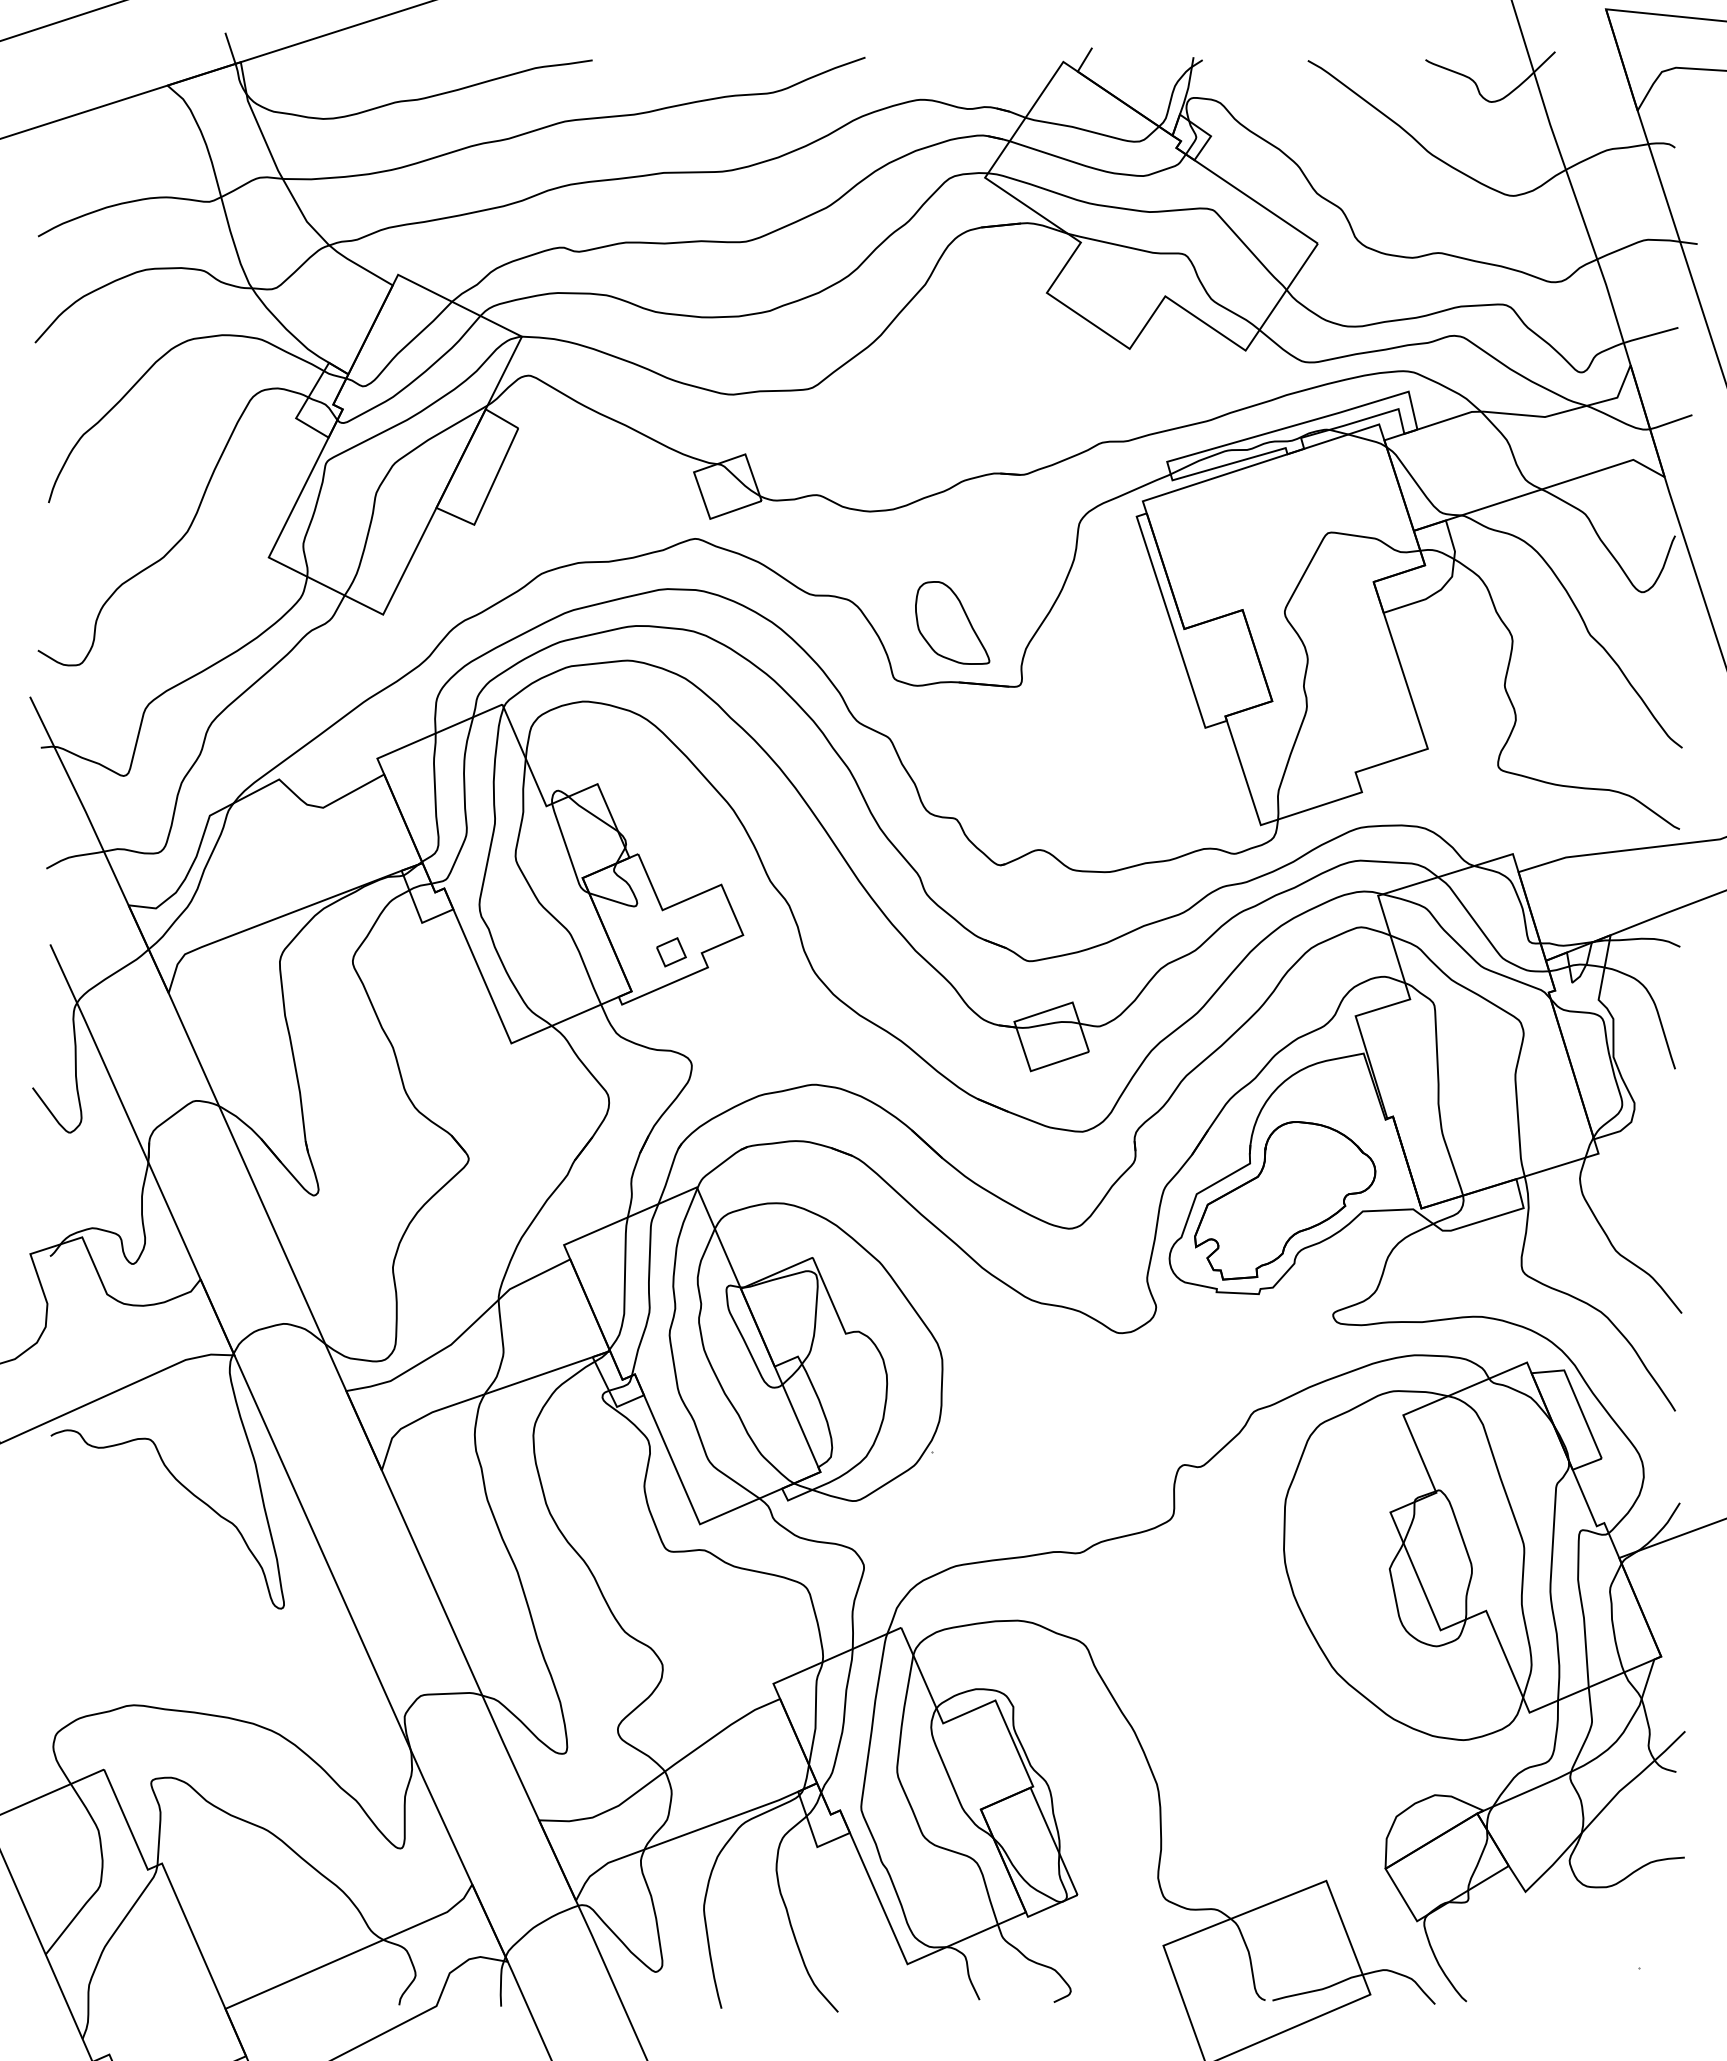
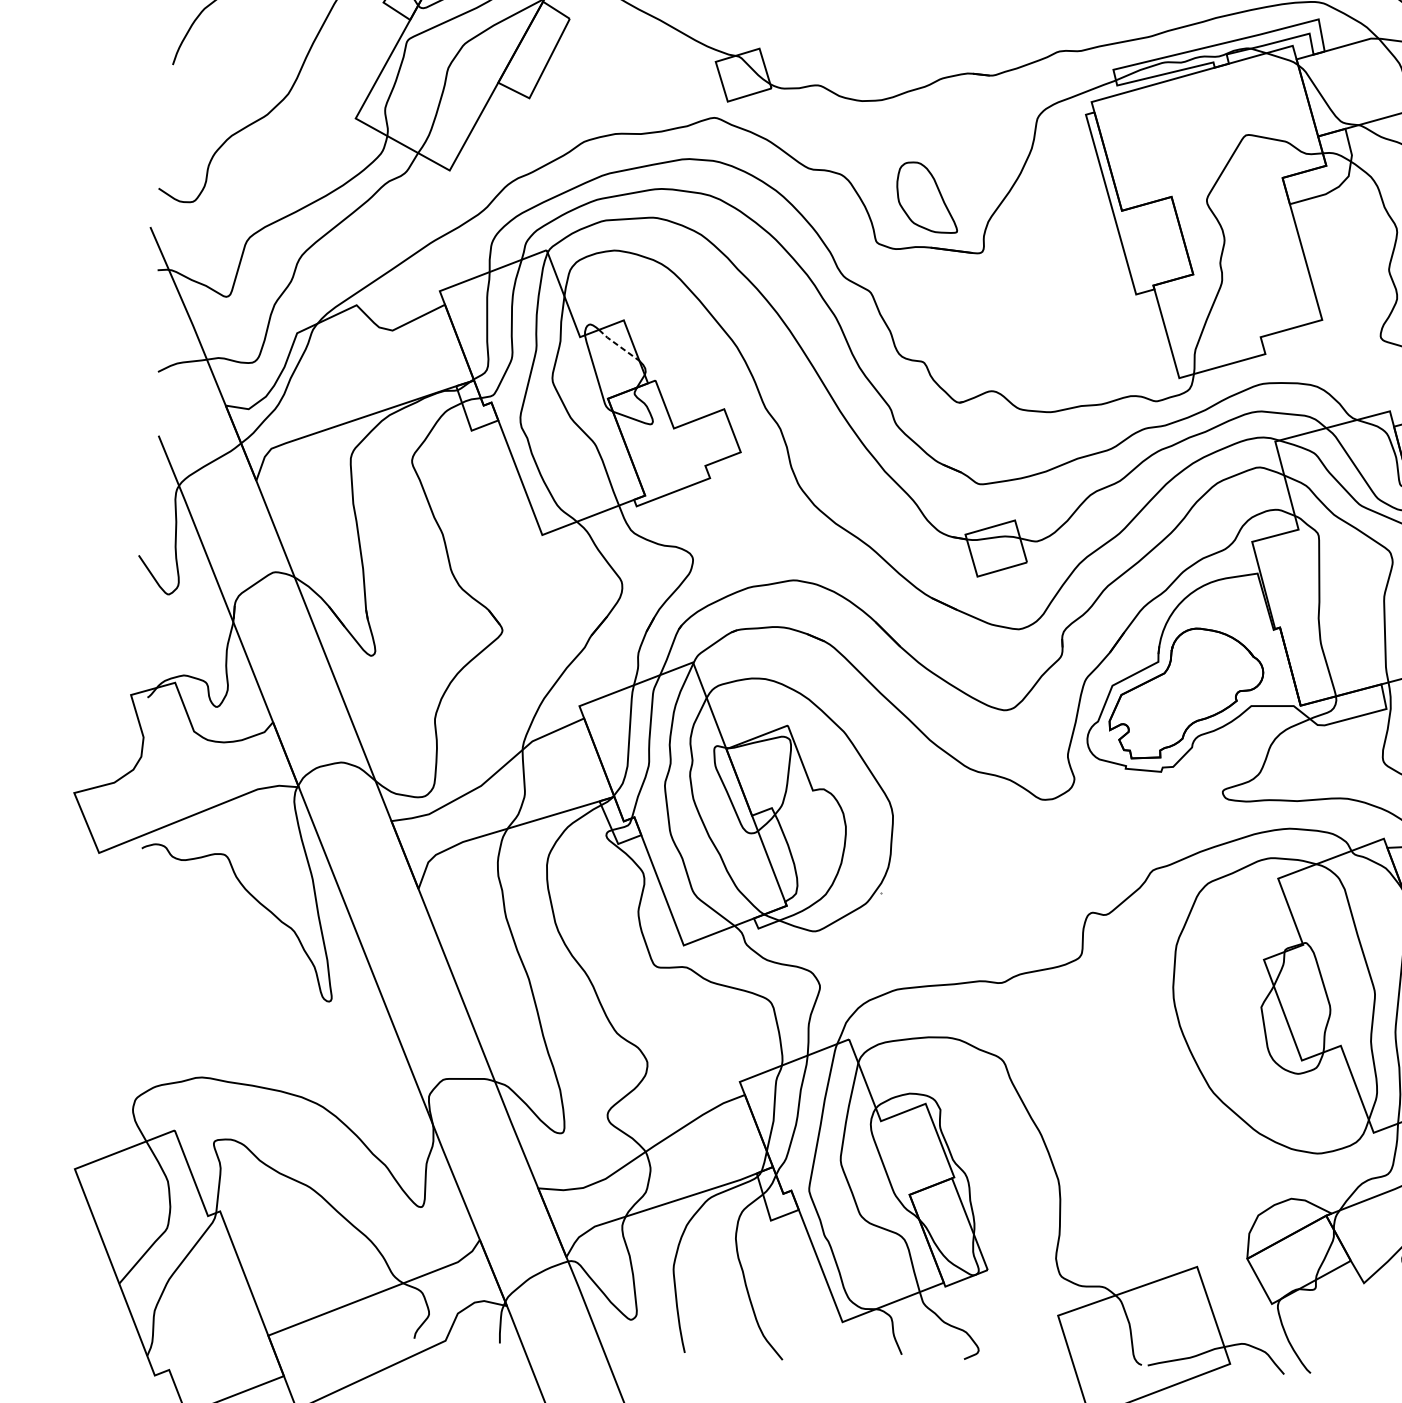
line: (592, 814) -> (618, 345), solid -> dashed
part: (671, 952) -> (679, 464), removed

